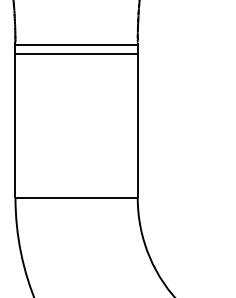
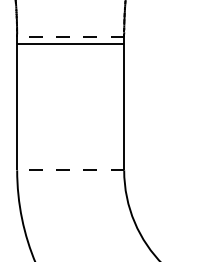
line: (76, 44) -> (70, 36), solid -> dashed
line: (76, 197) -> (70, 170), solid -> dashed

